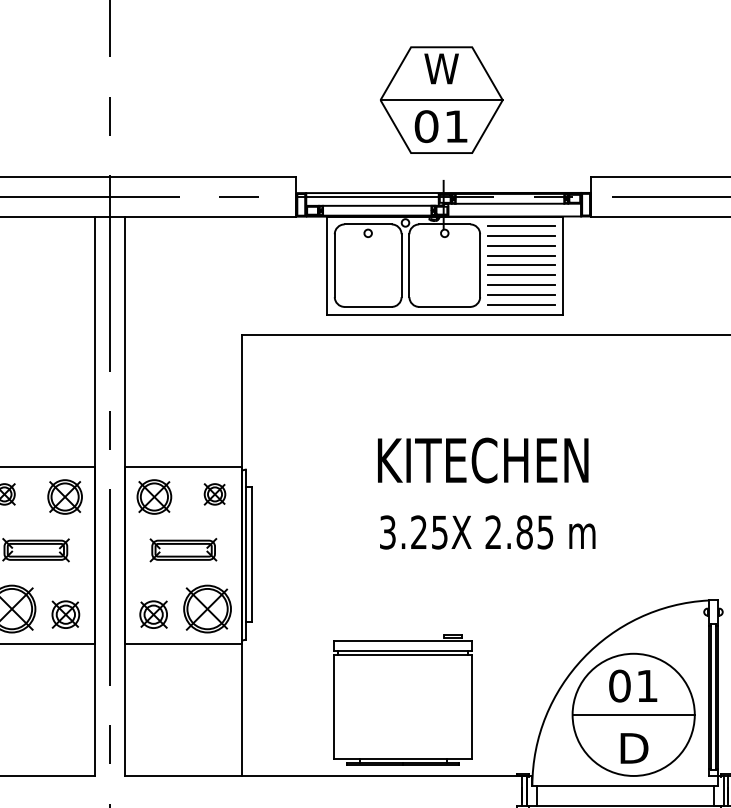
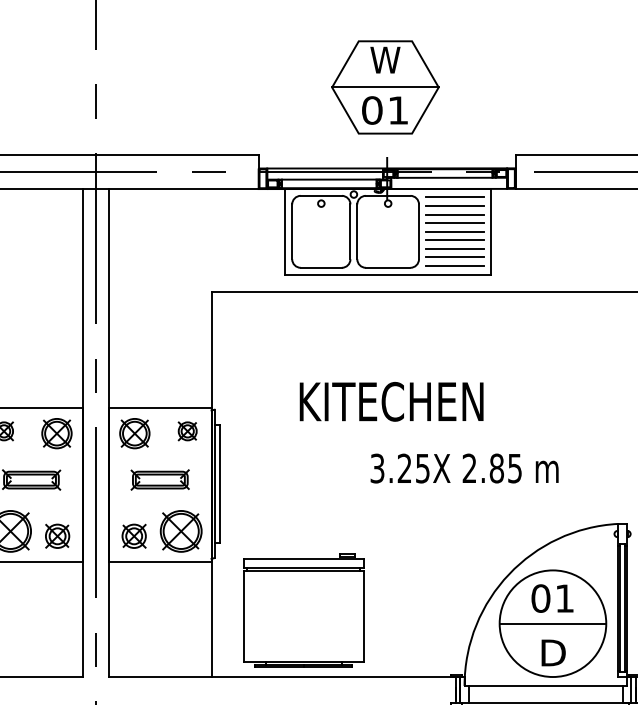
text: (482, 460) -> (391, 401), moved
text: (487, 532) -> (464, 468), moved
part: (402, 699) -> (303, 610), moved

